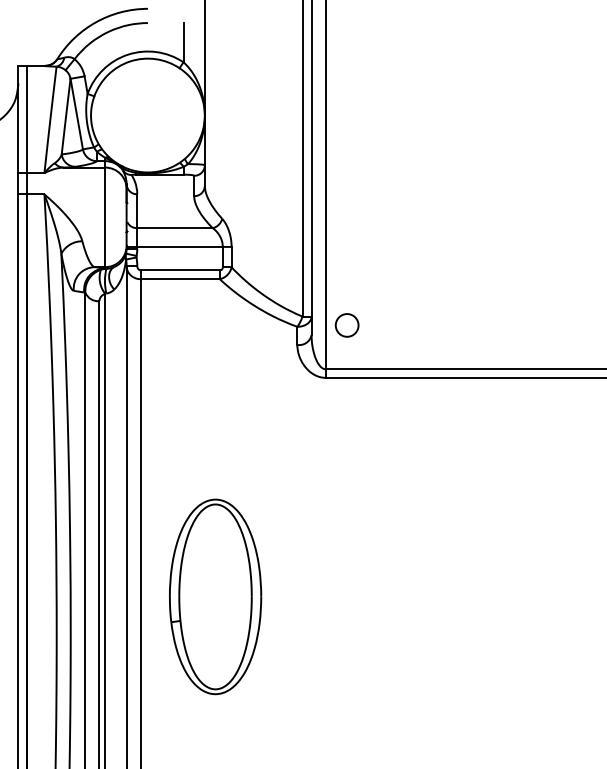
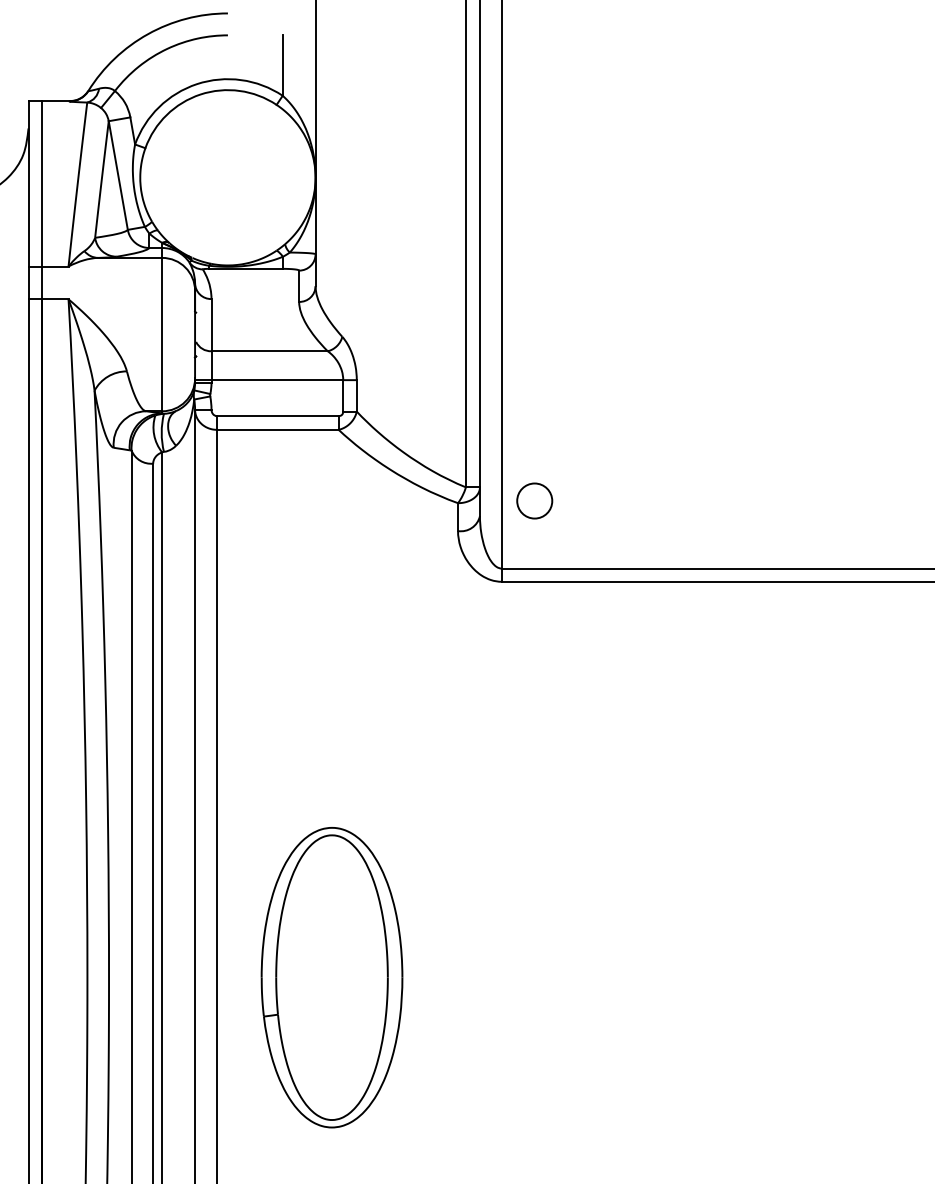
part: (215, 596) -> (331, 977), moved

